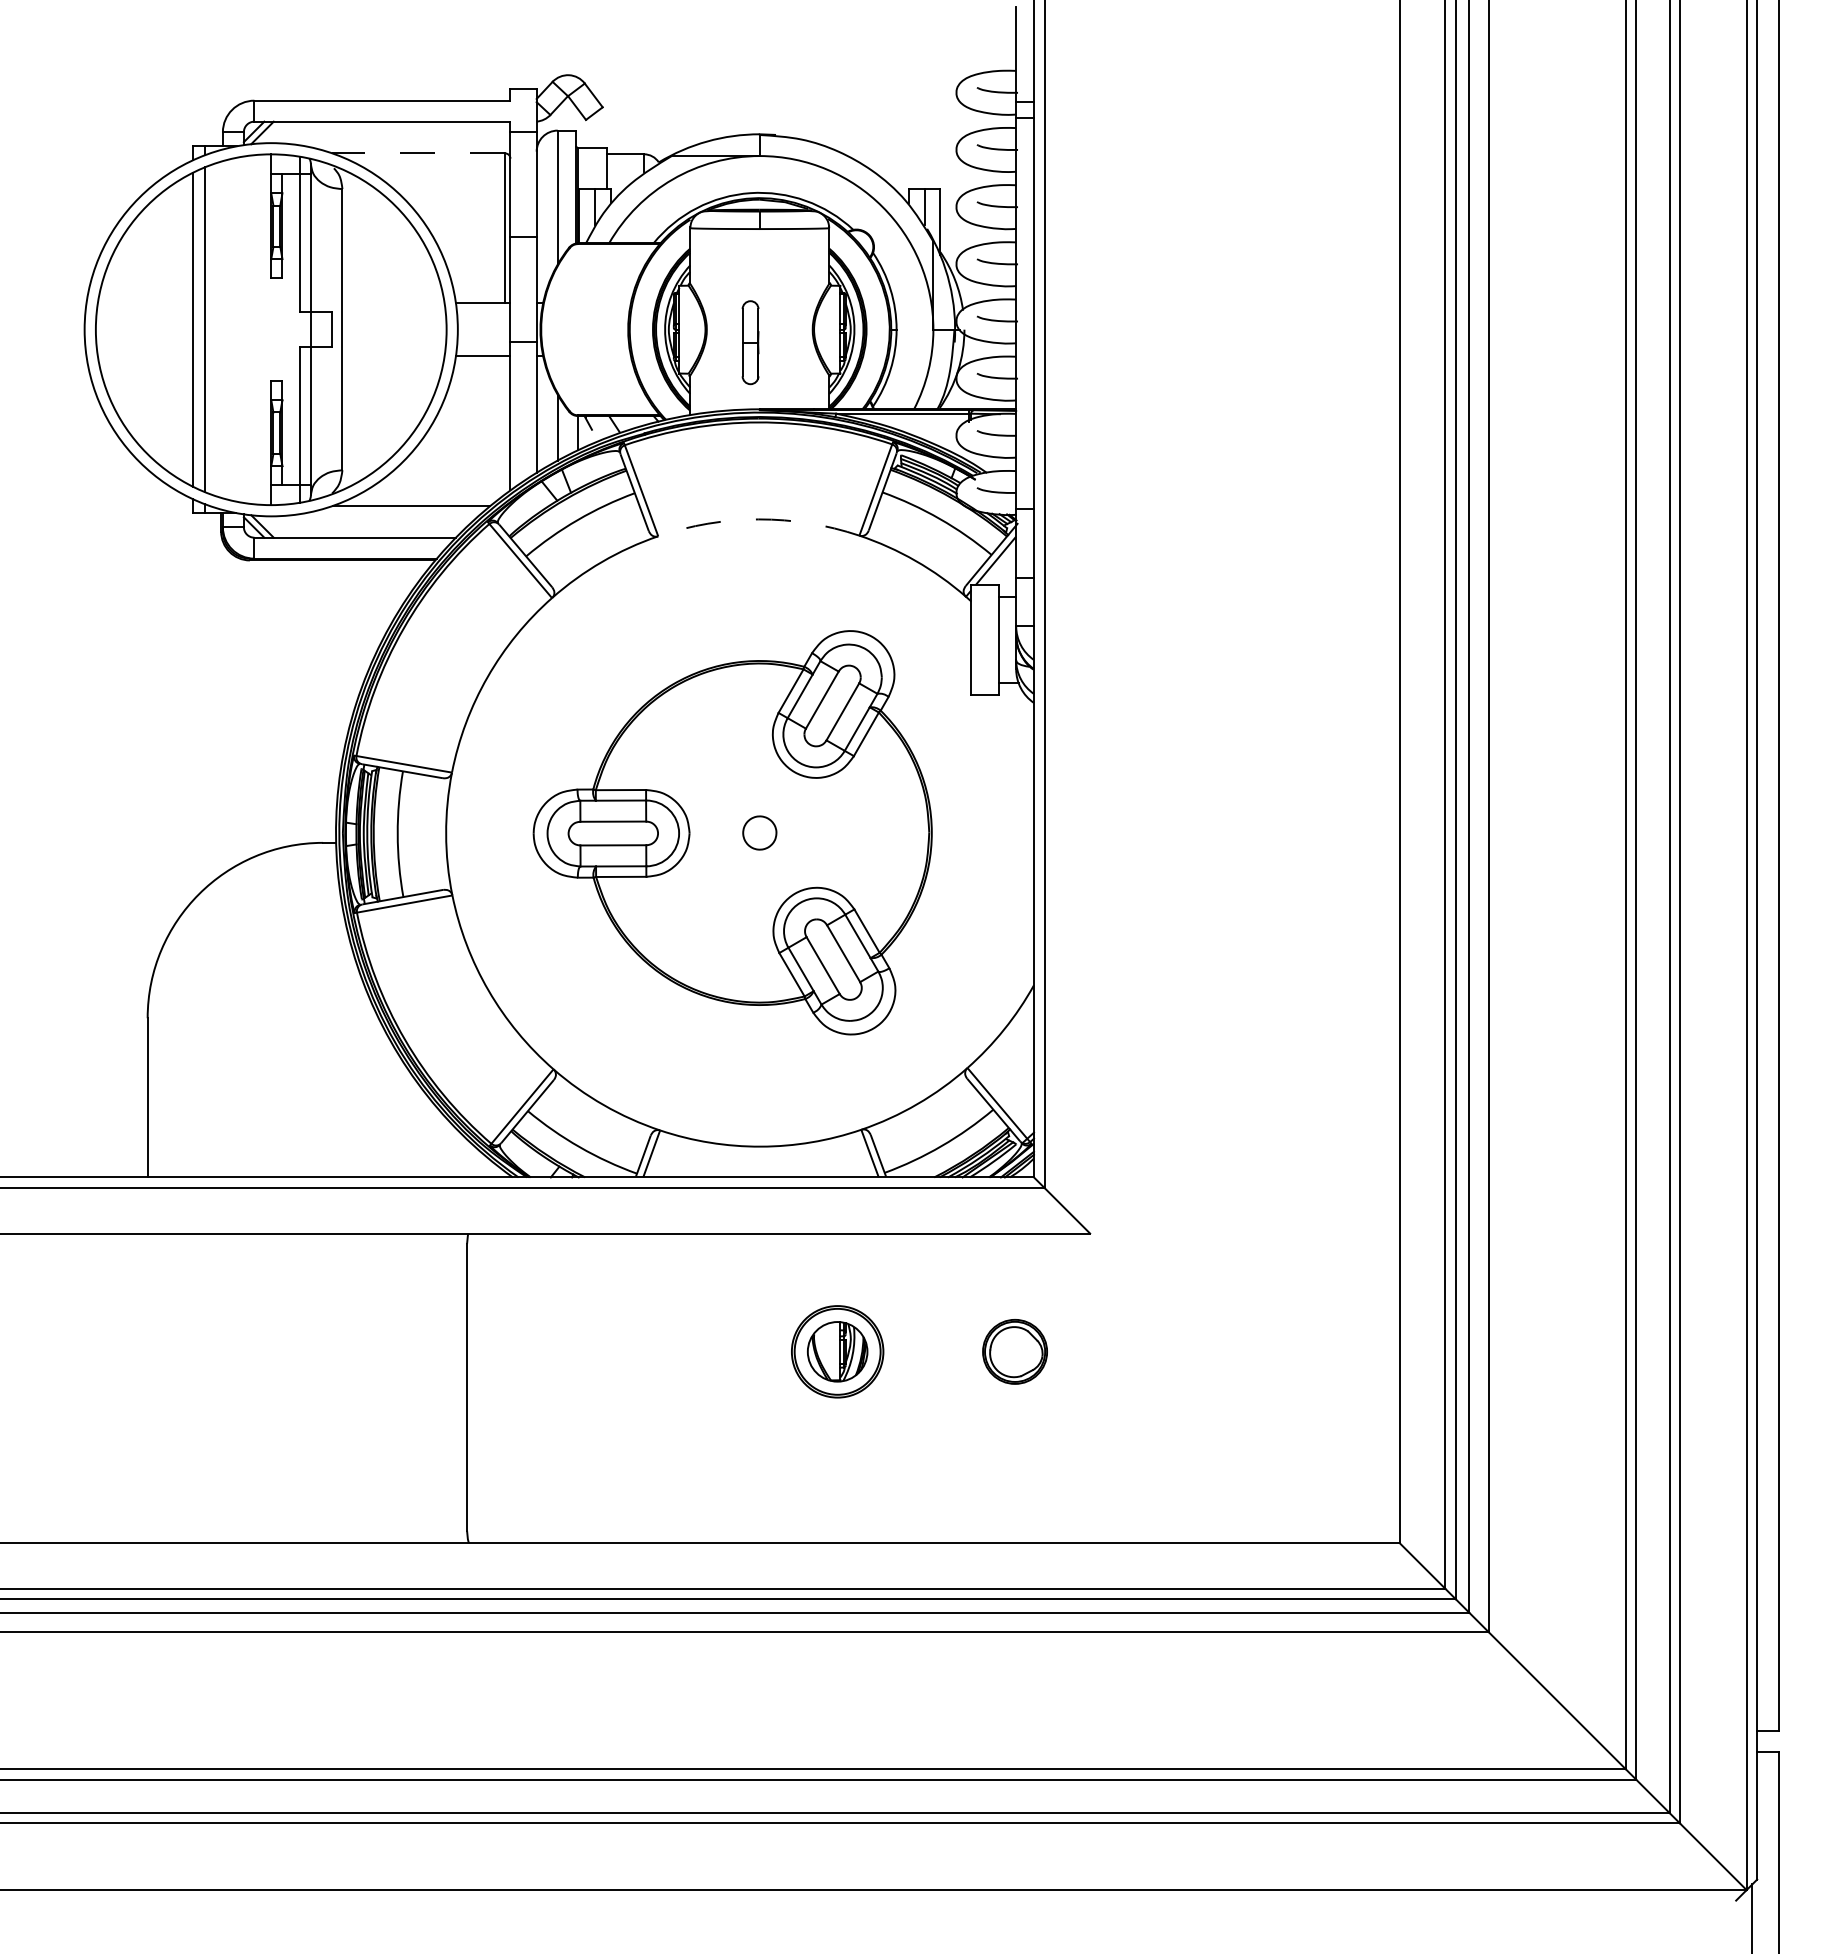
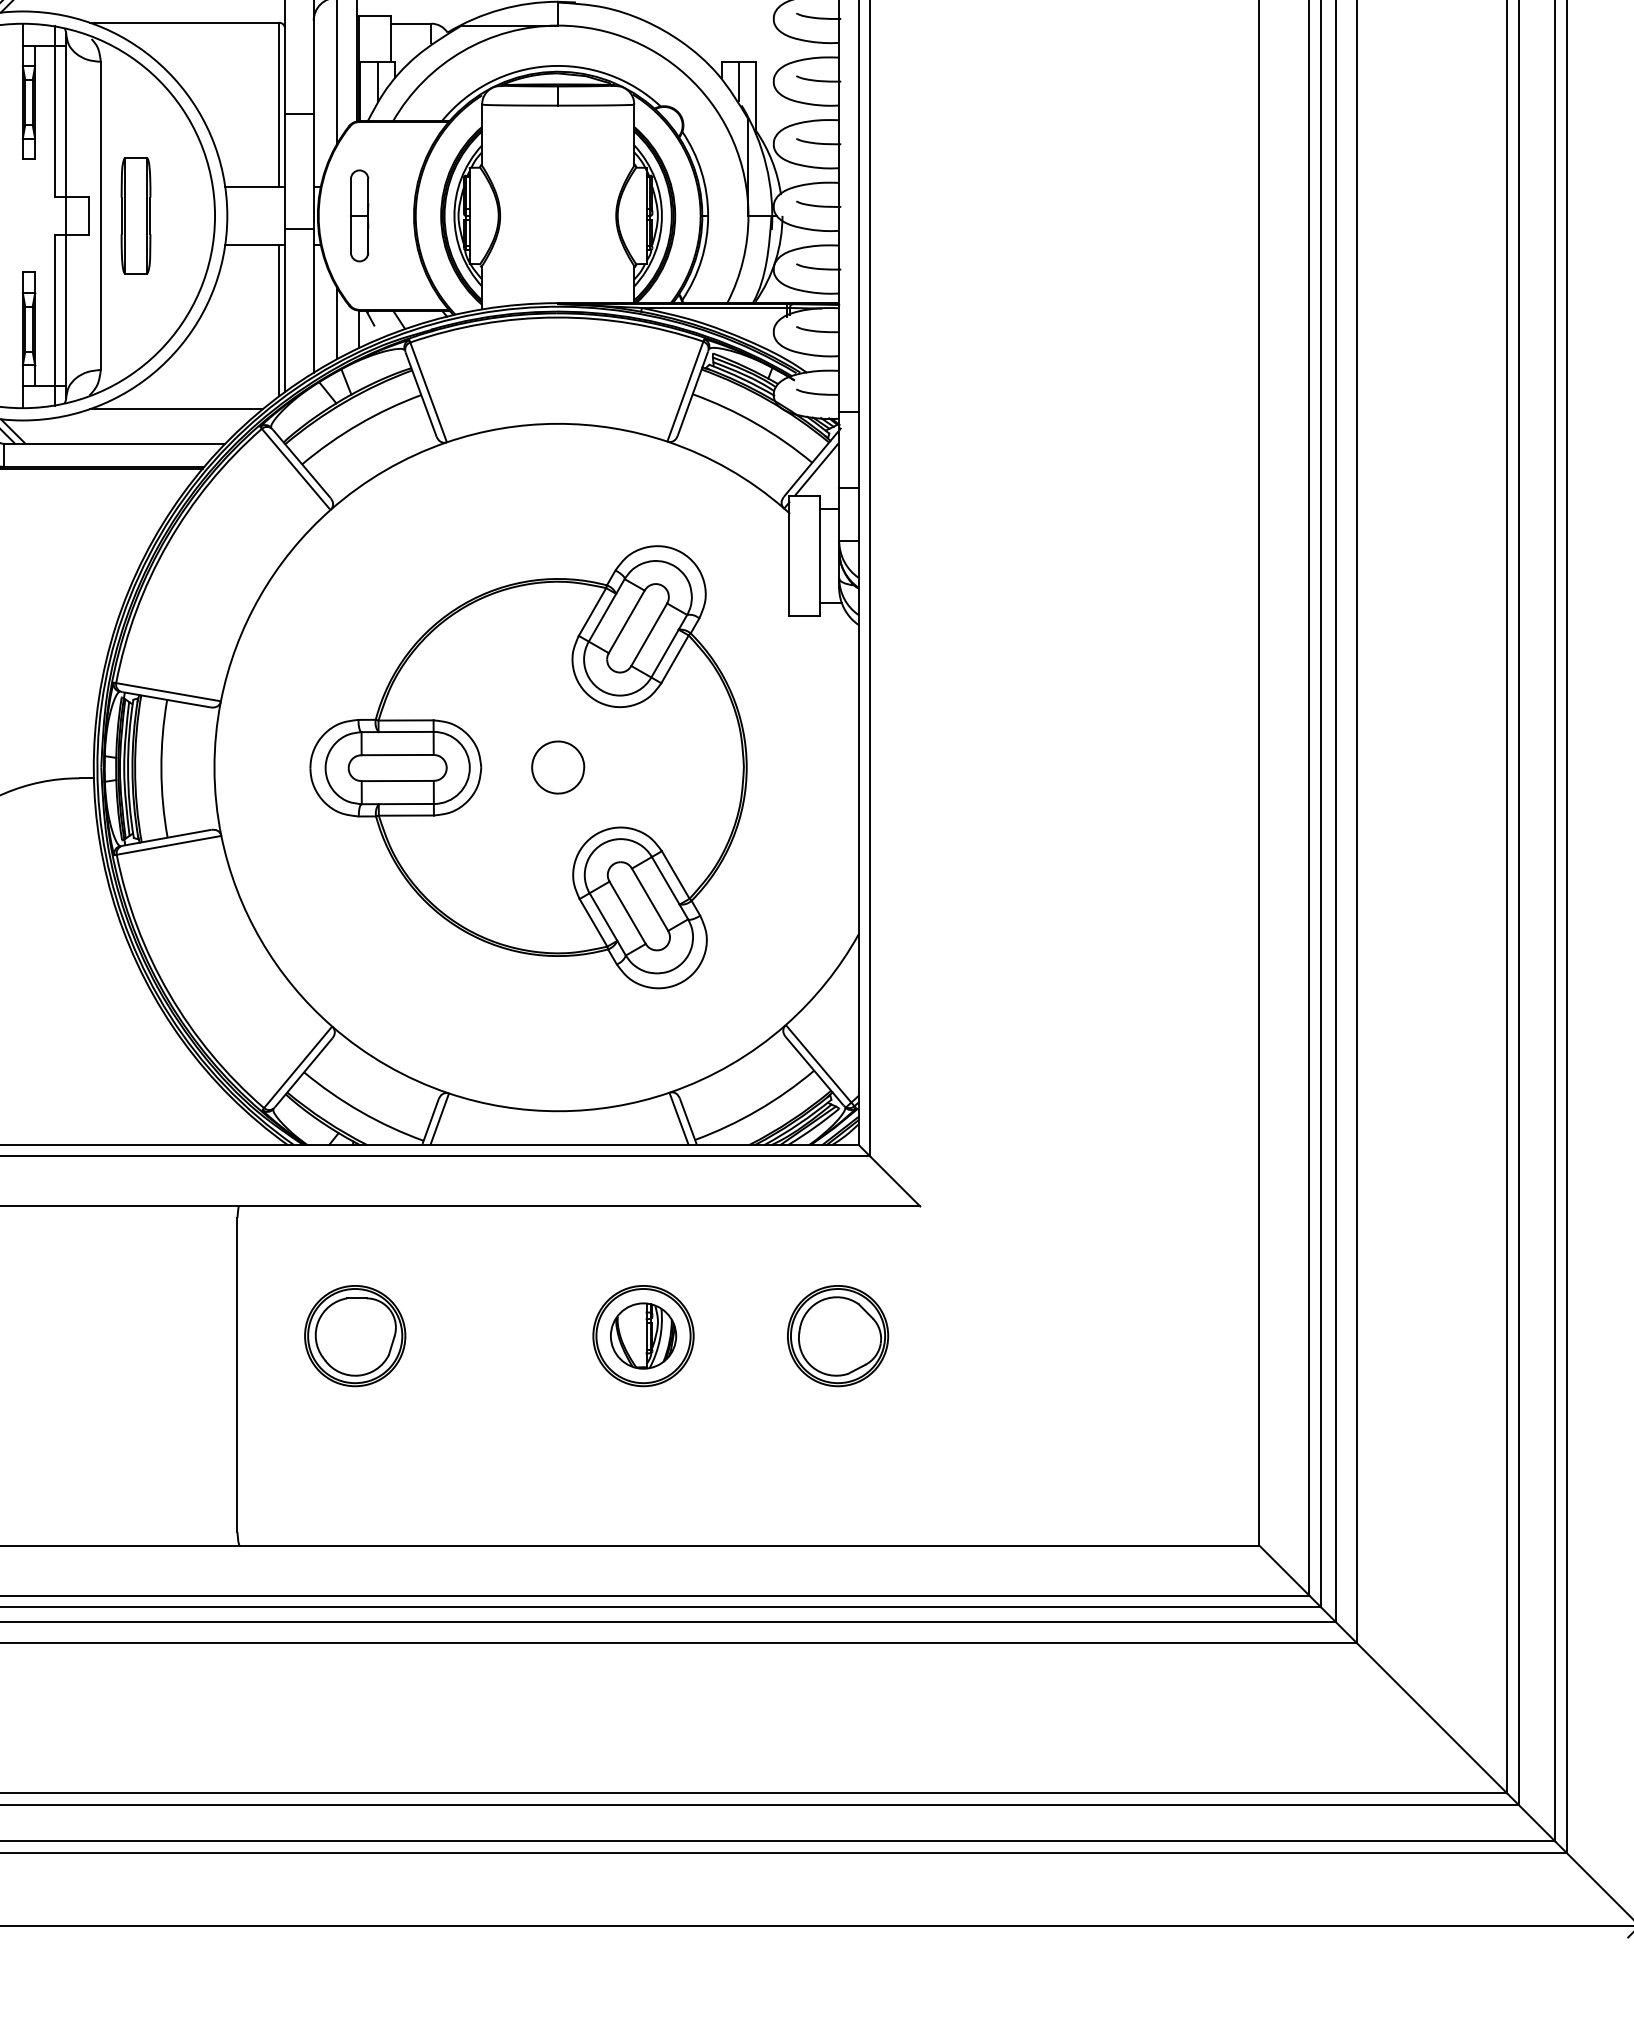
line: (418, 153) -> (184, 22), dashed -> solid
part: (374, 329) -> (135, 215), added
part: (750, 342) -> (359, 215), moved
line: (505, 425) -> (279, 320), added
arc: (758, 519) -> (556, 423), dashed -> solid
part: (759, 832) -> (557, 766), size x1.43
part: (574, 1351) -> (355, 1335), added
part: (1014, 1351) -> (837, 1335), size x1.43

